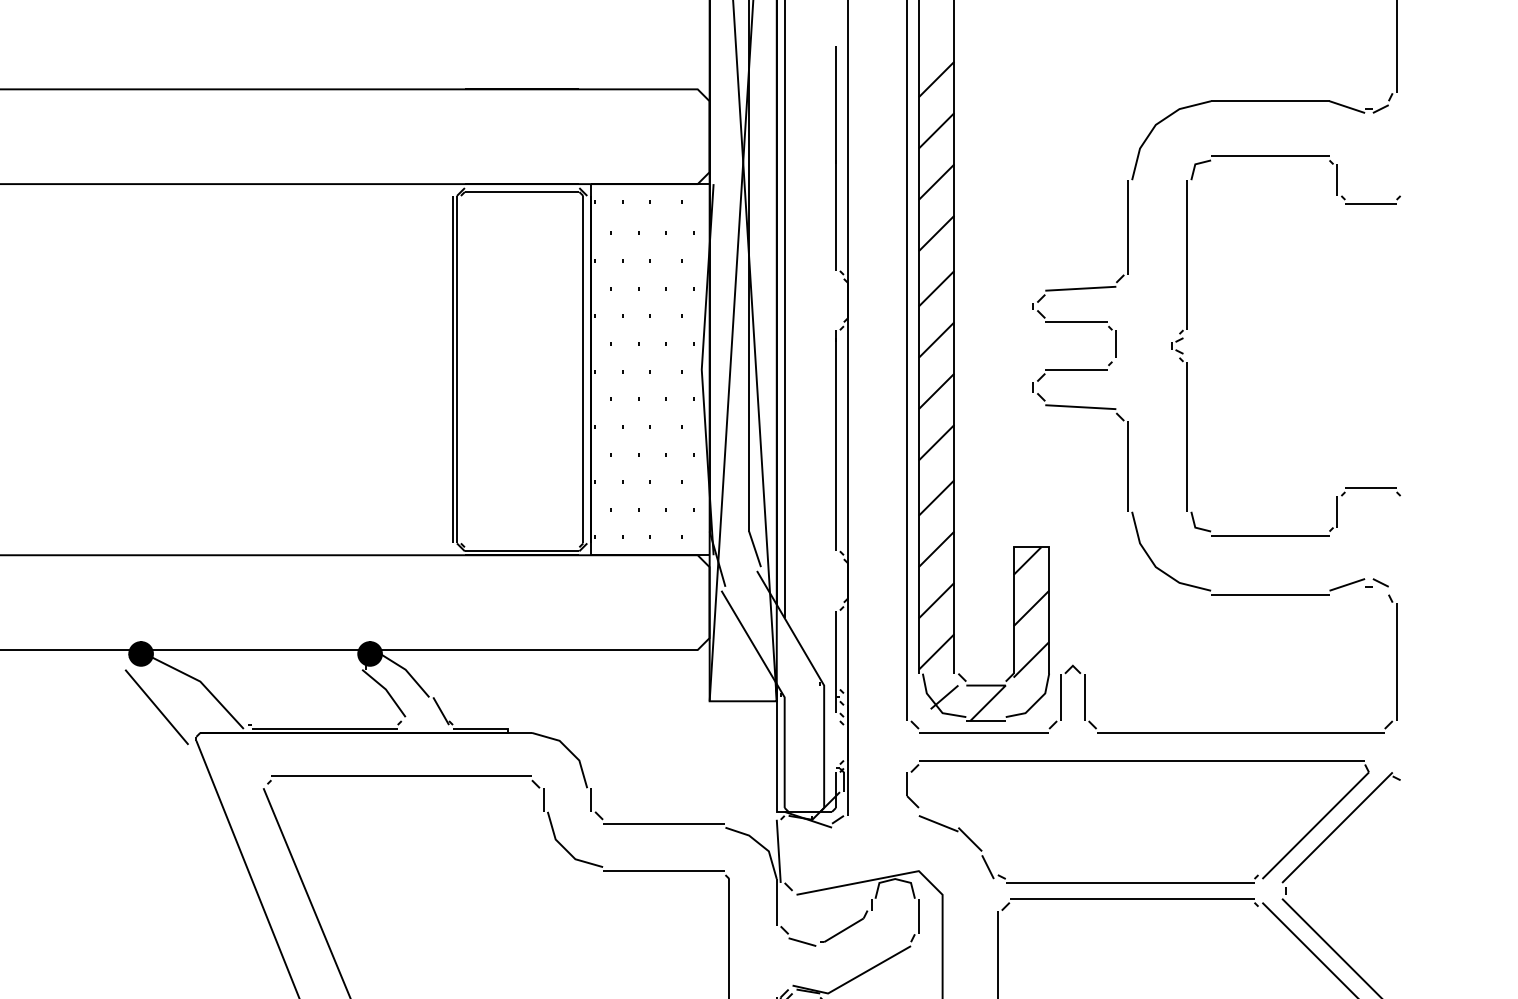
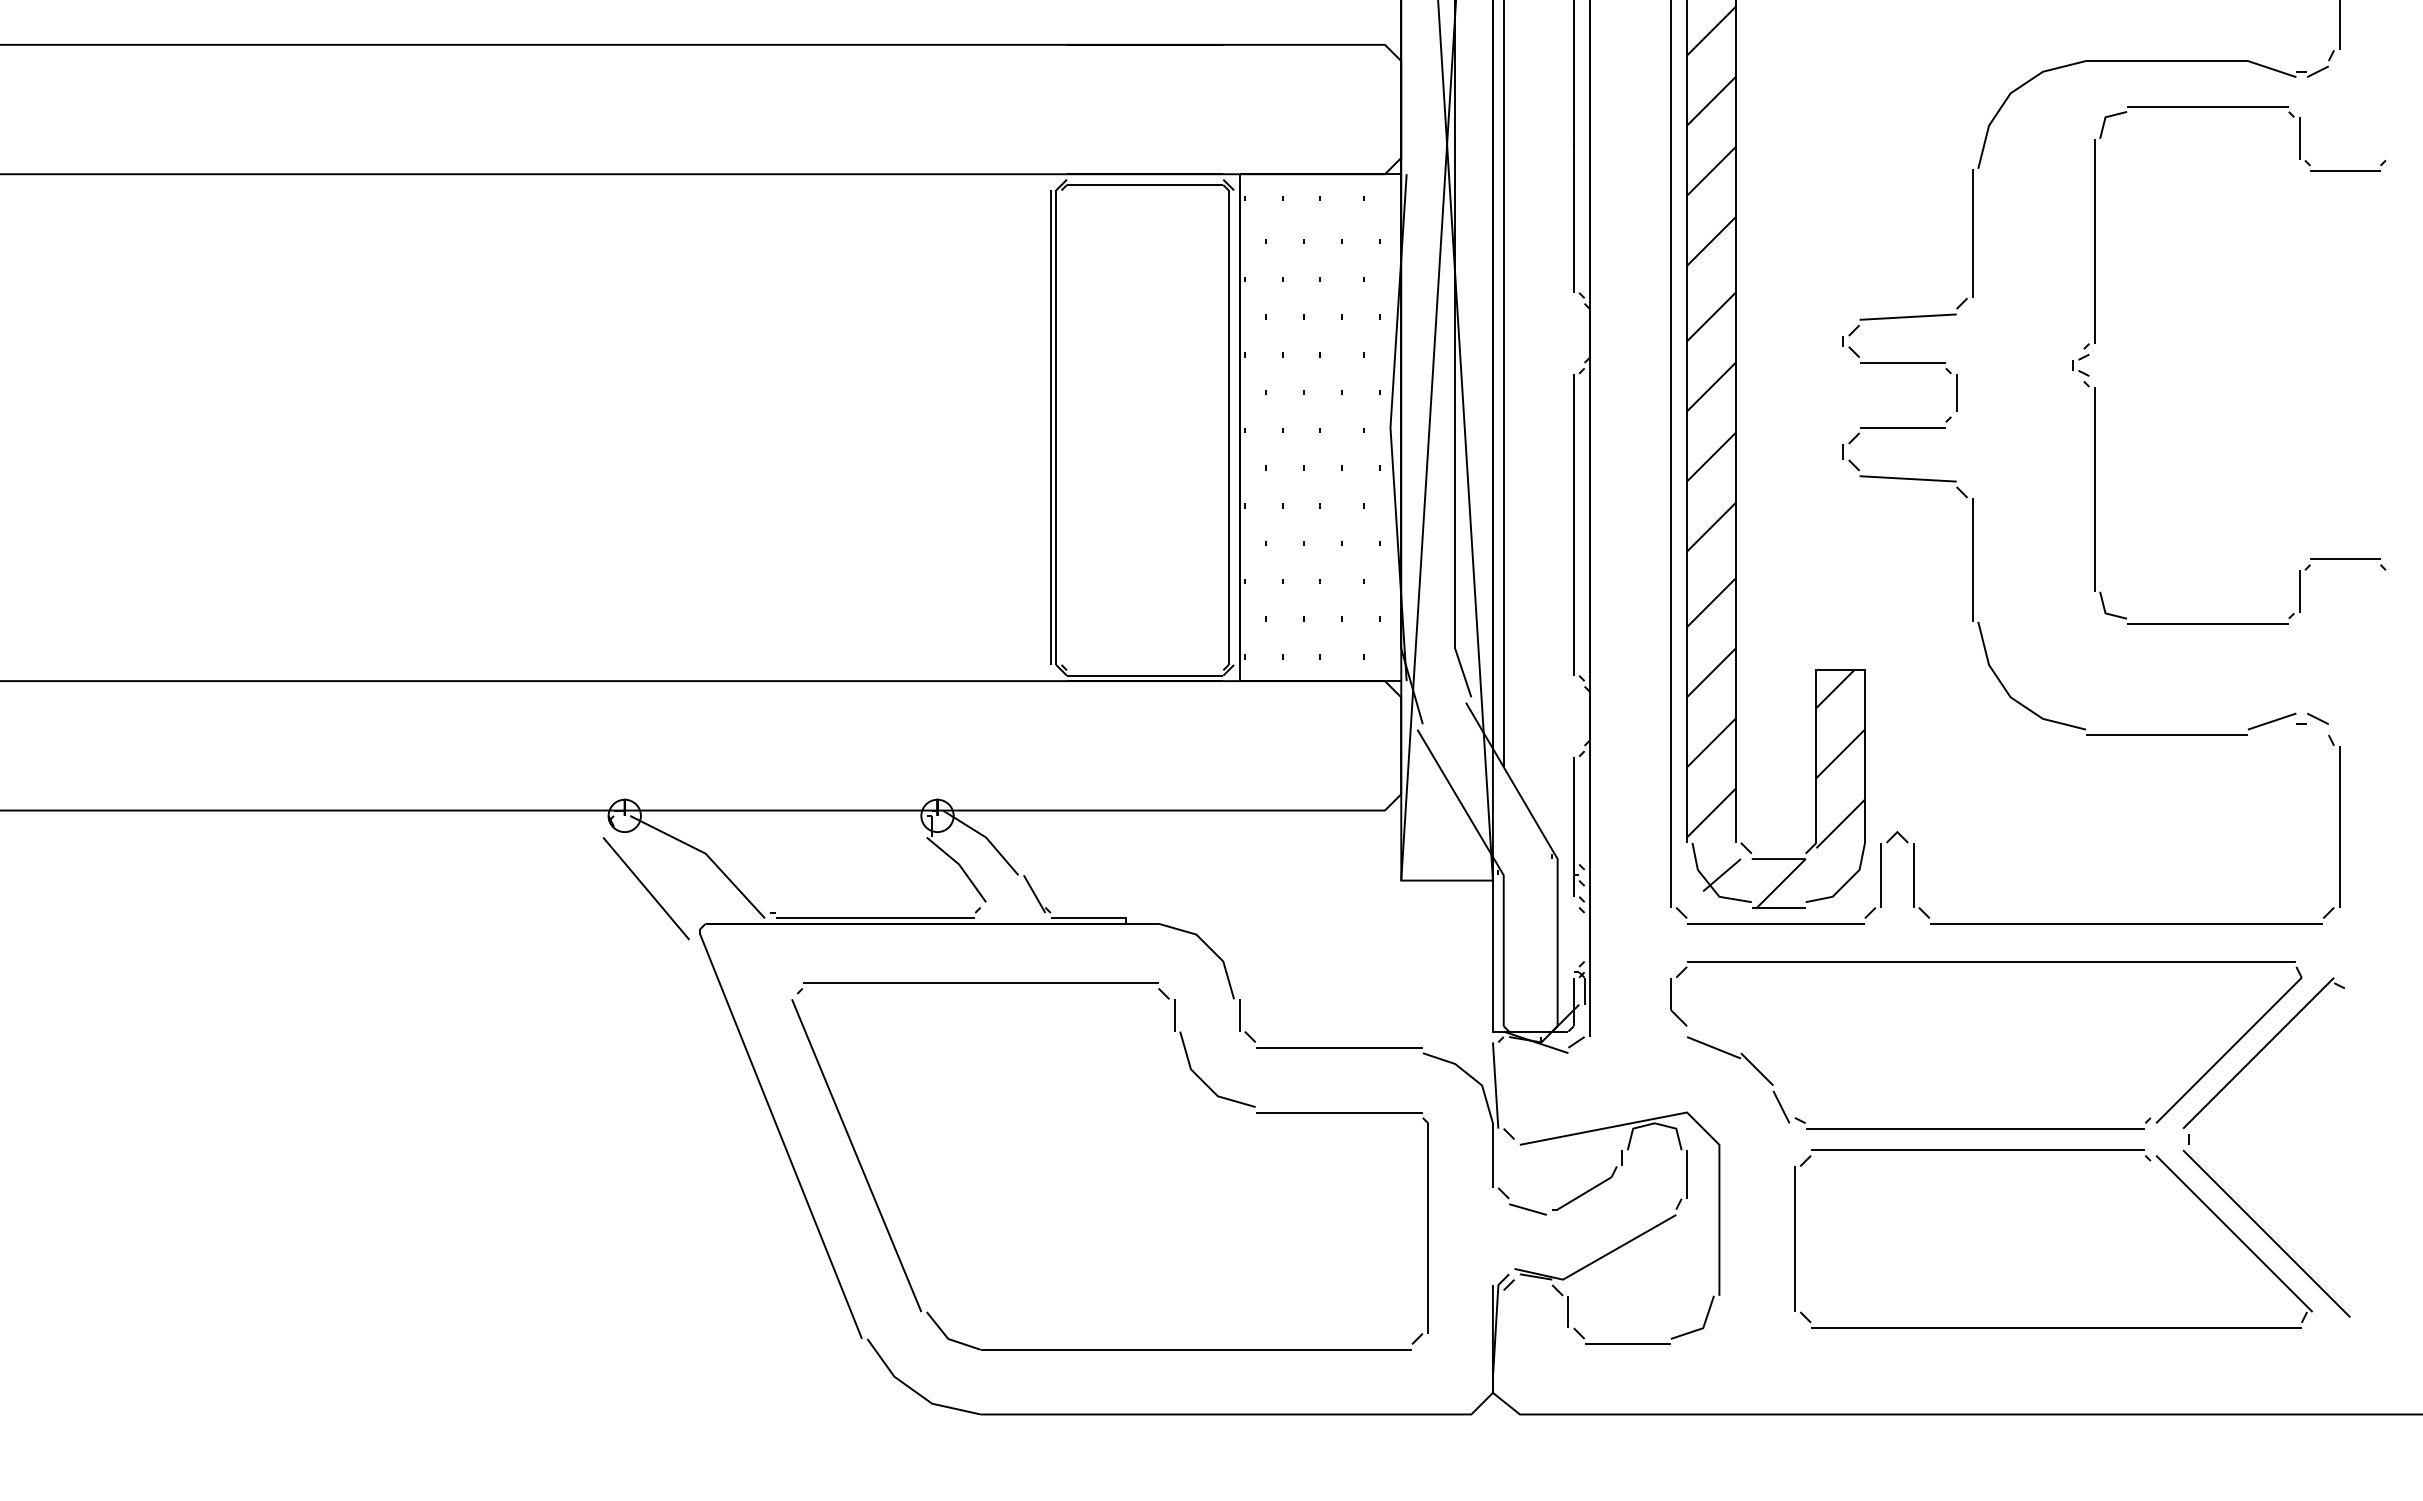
part: (1187, 330) -> (2095, 343), moved
fill: (140, 653) -> (624, 815), removed
fill: (370, 653) -> (937, 815), removed

